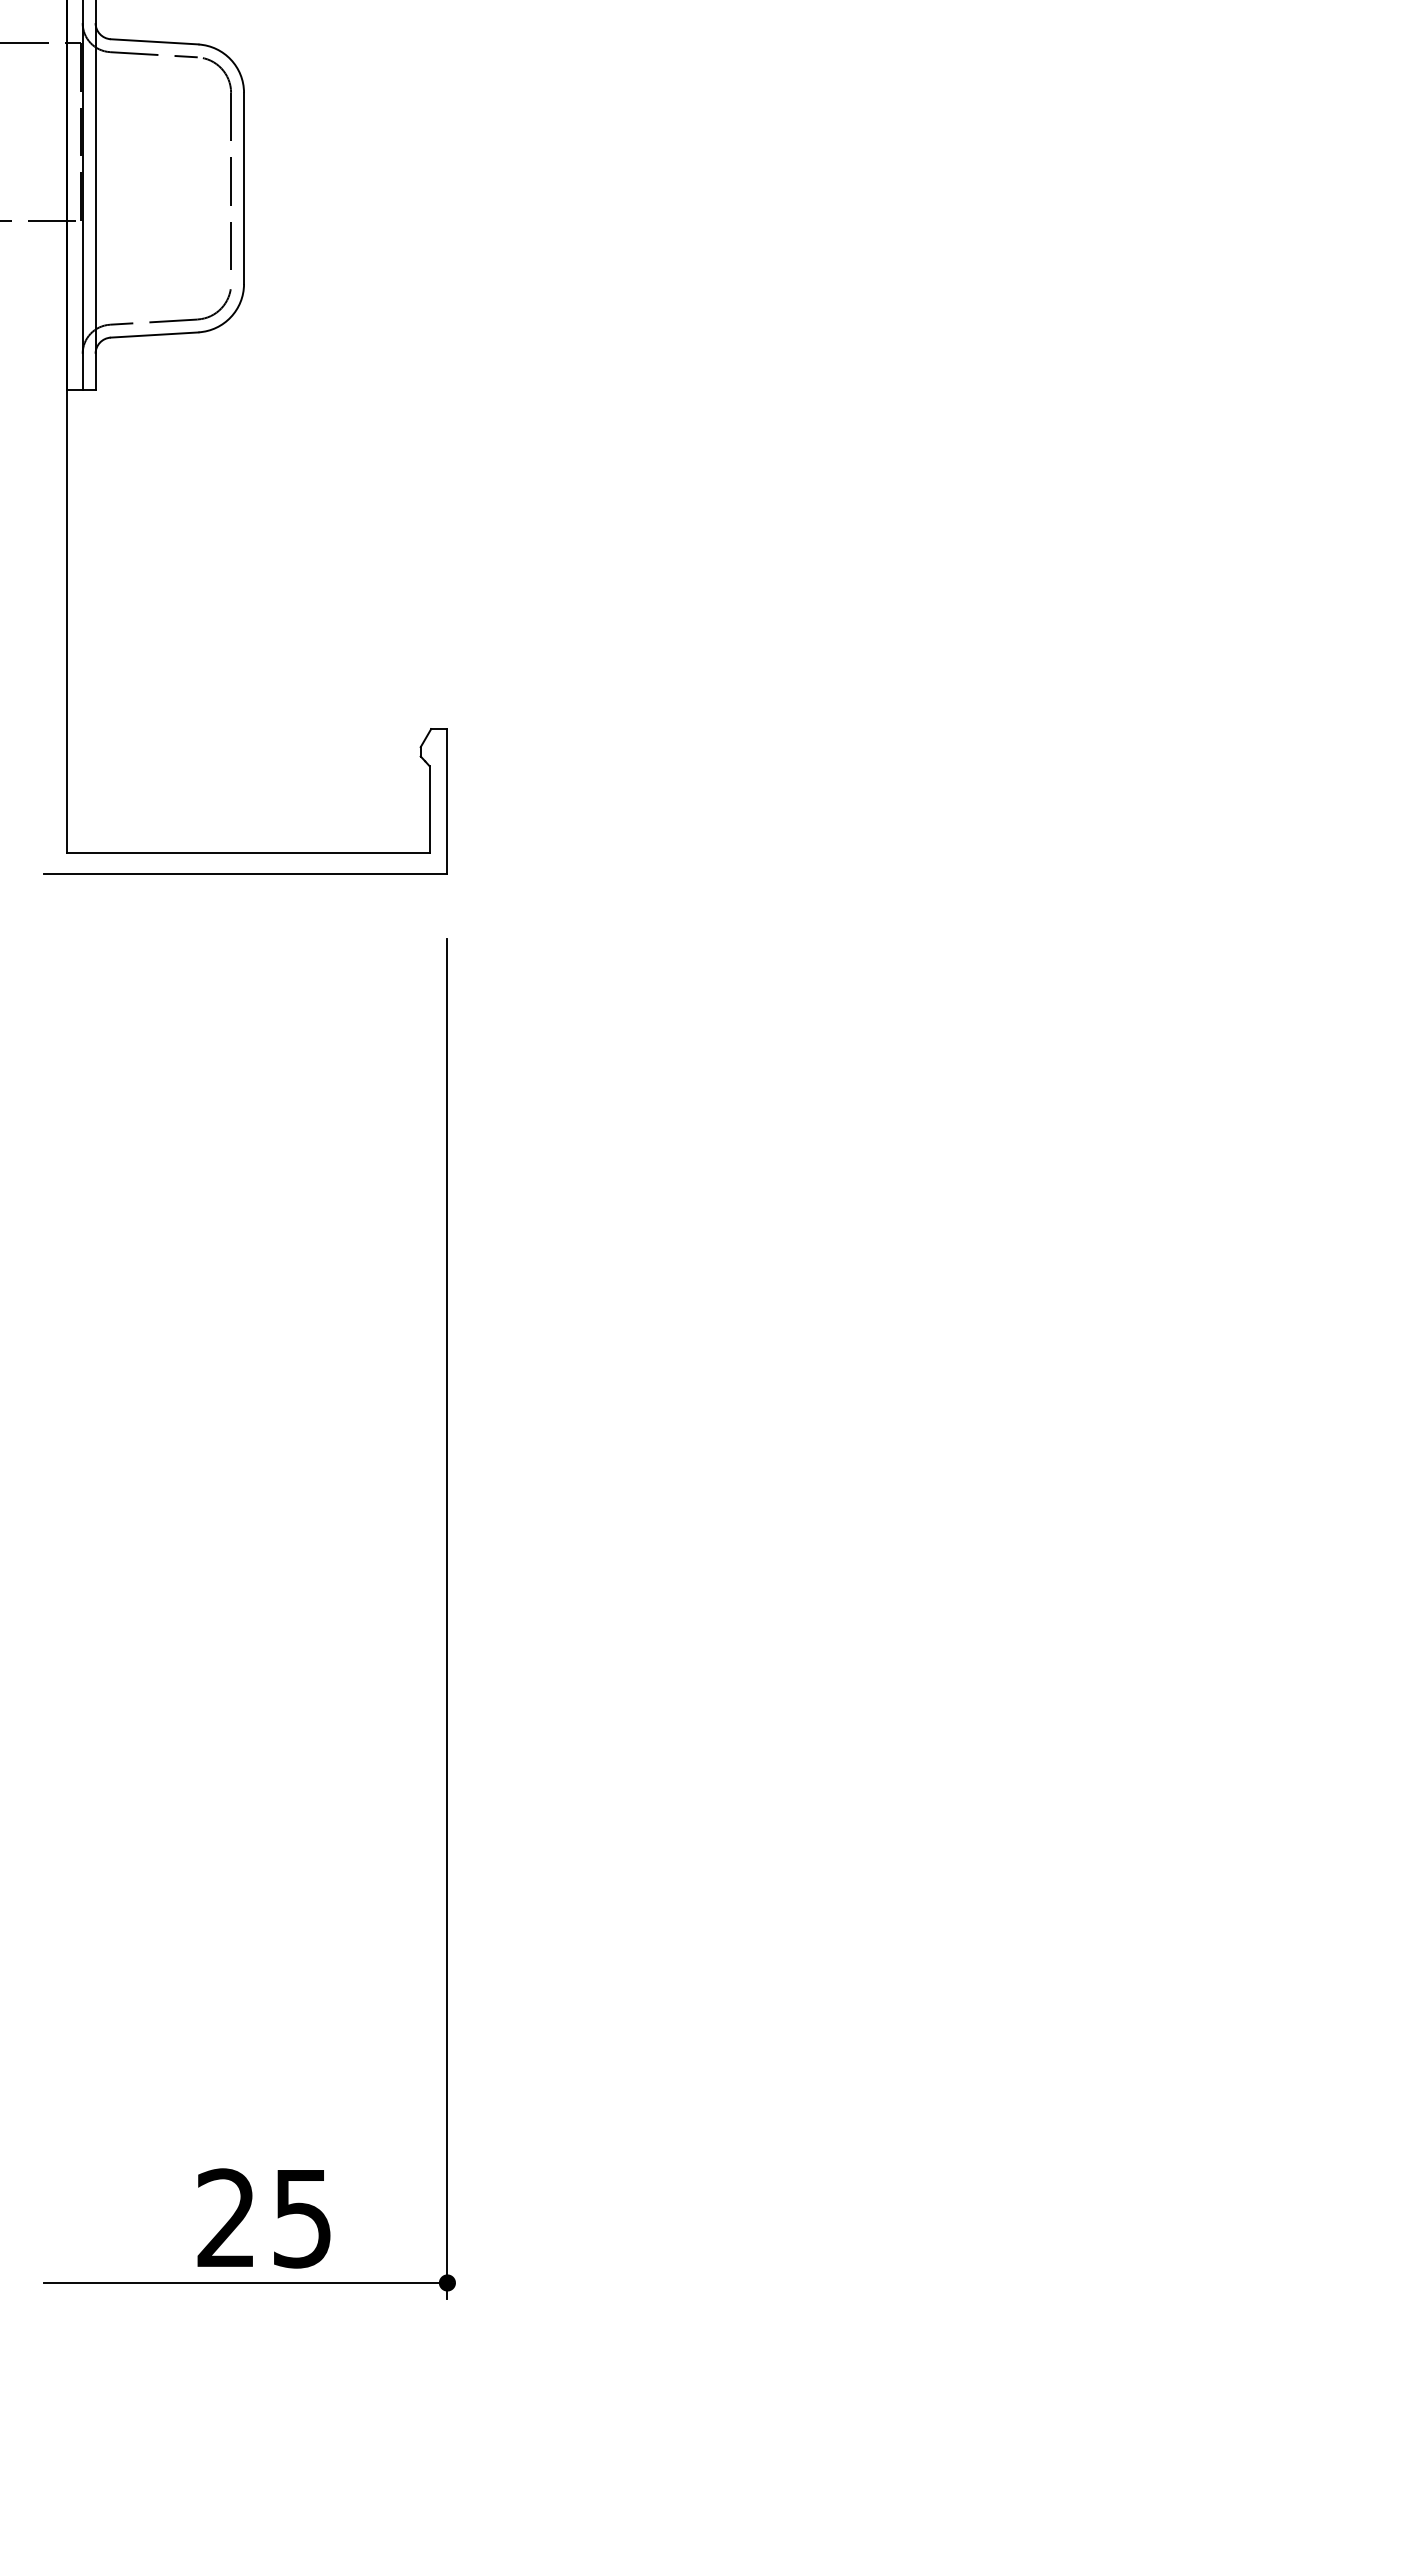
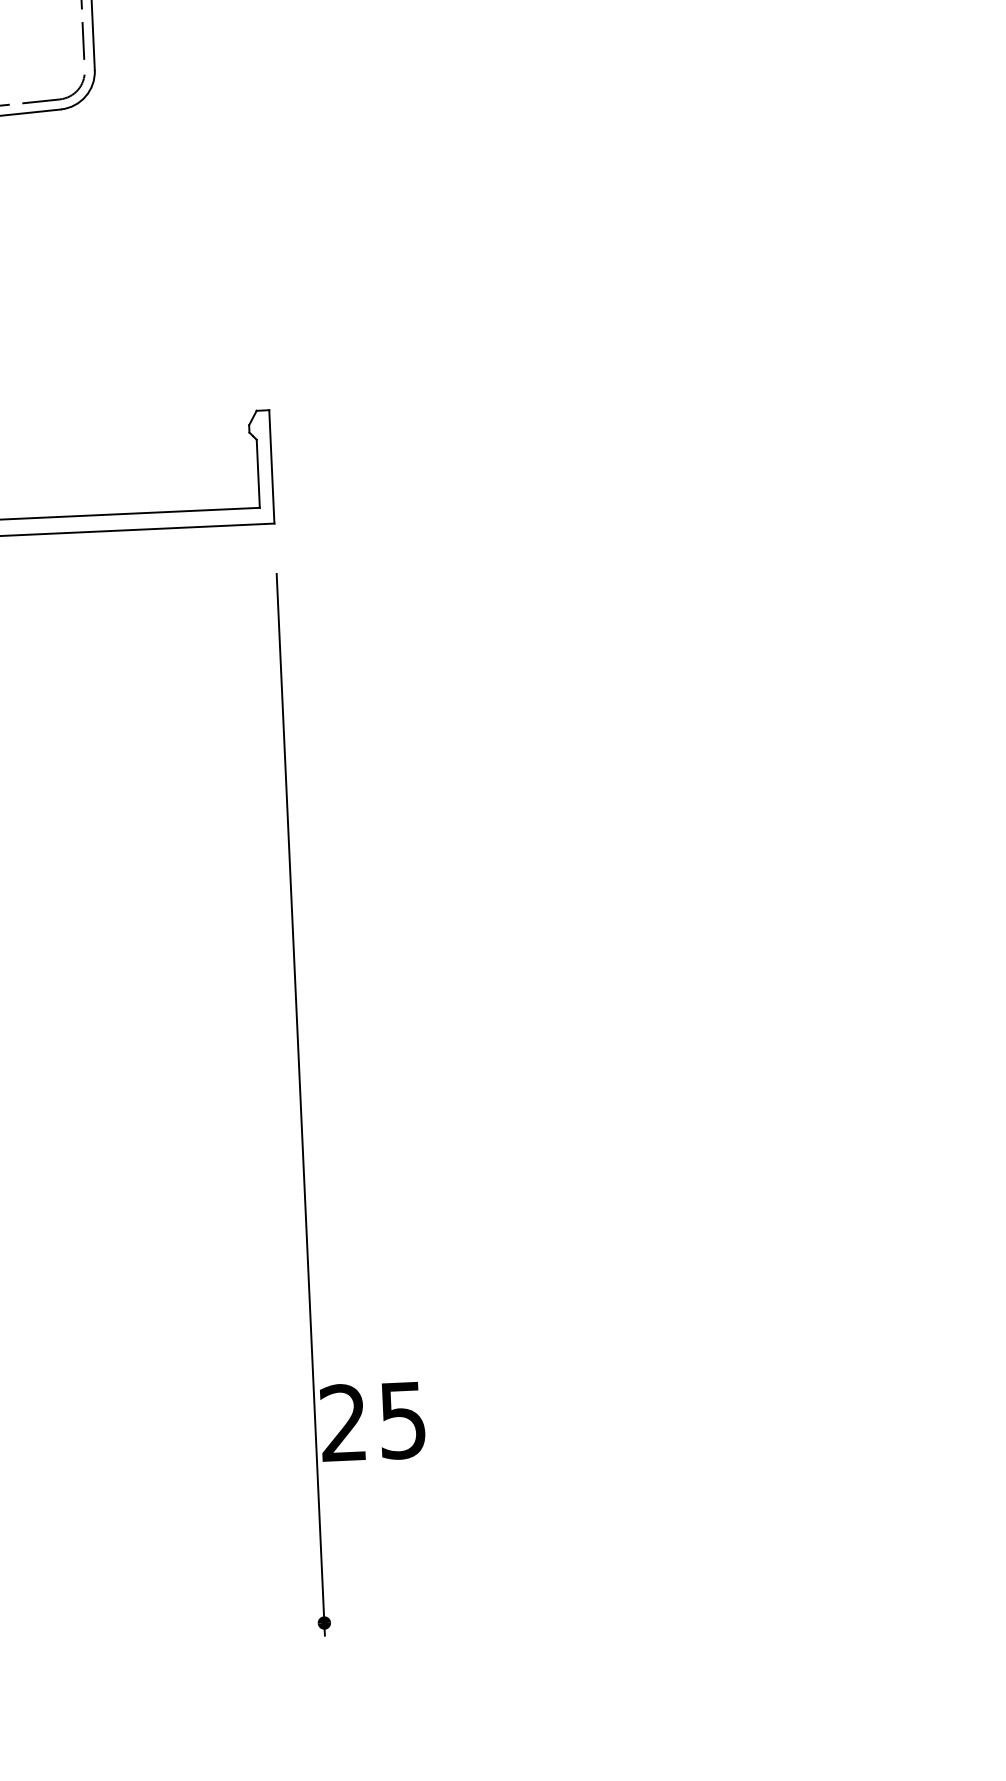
text: (263, 2218) -> (372, 1421), moved
line: (245, 2282) -> (166, 1629), removed

